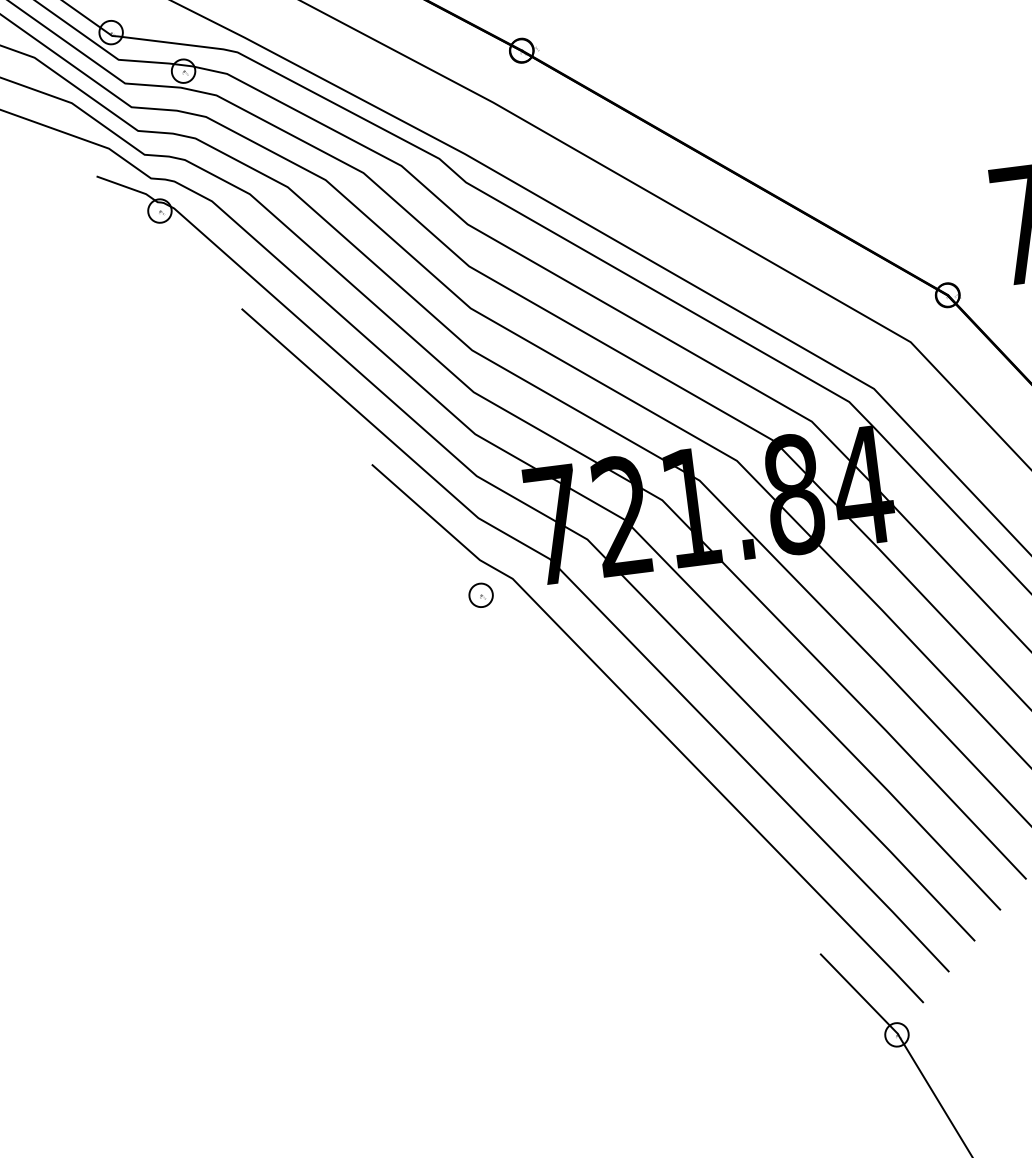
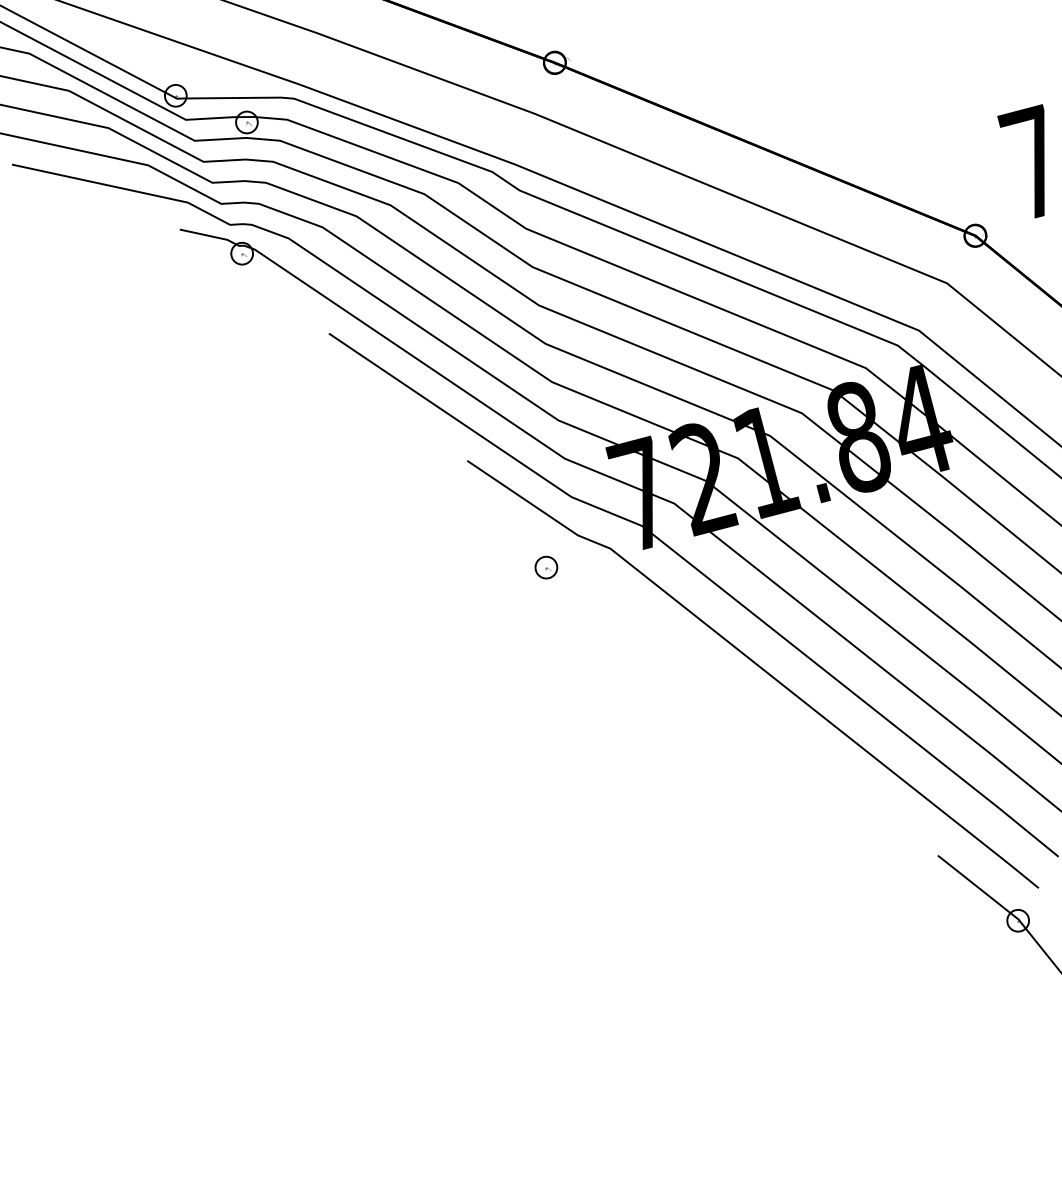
part: (481, 595) -> (546, 567), moved

